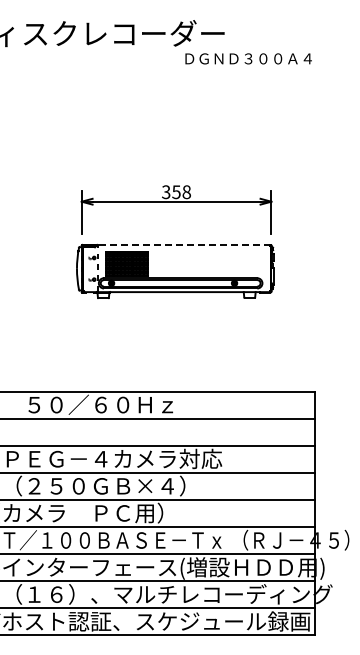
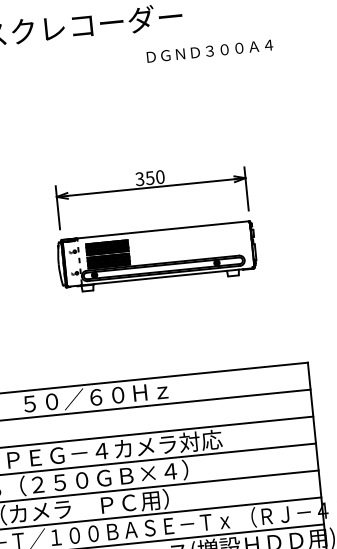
text: (248, 58) -> (209, 50), moved
text: (186, 191) -> (160, 176), 358 -> 350
line: (183, 245) -> (162, 230), dashed -> solid

